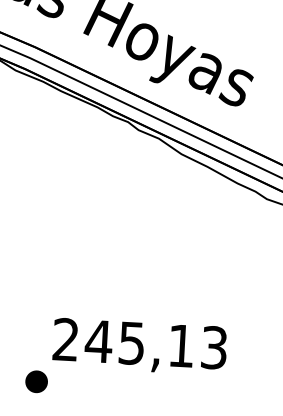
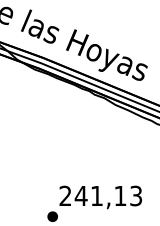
text: (130, 344) -> (96, 196), 245,13 -> 241,13

